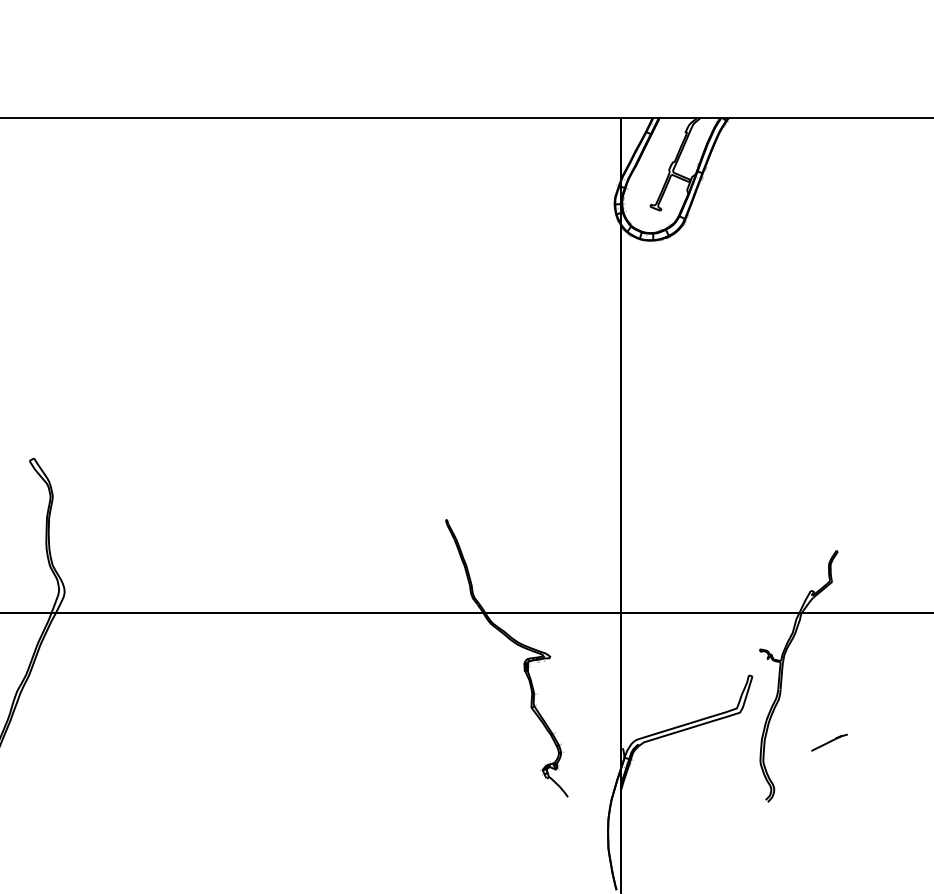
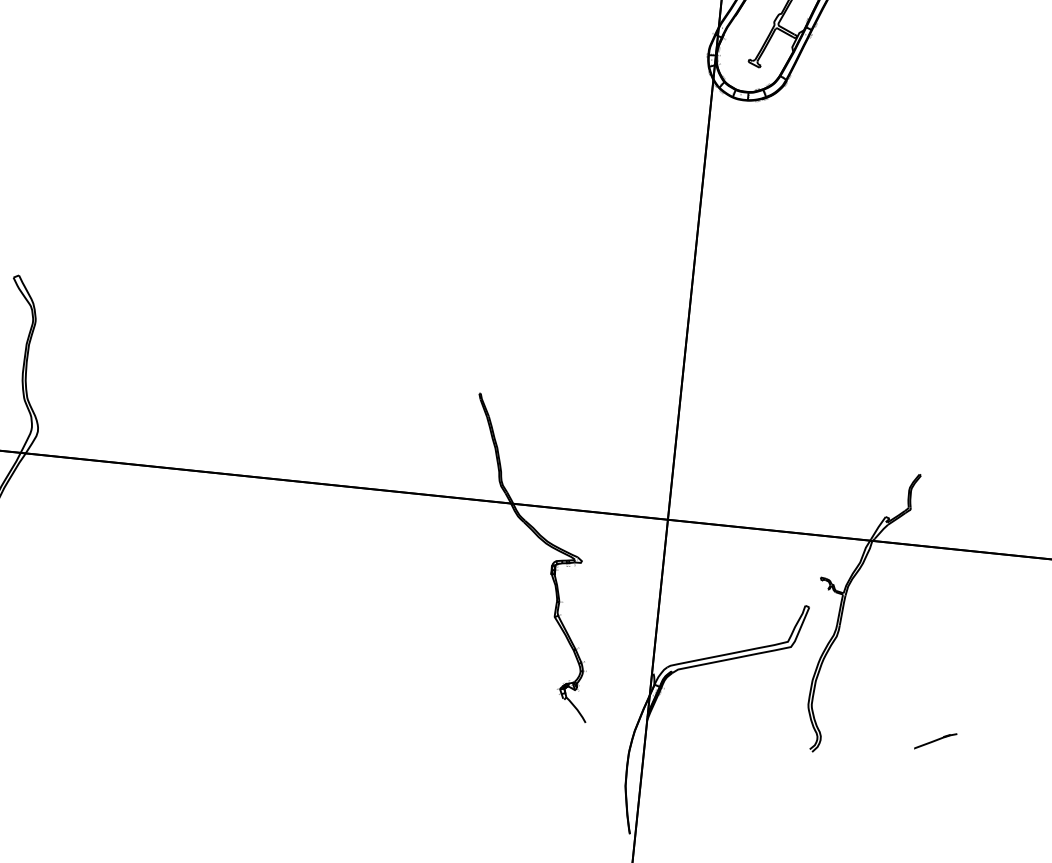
part: (829, 742) -> (935, 741), moved

